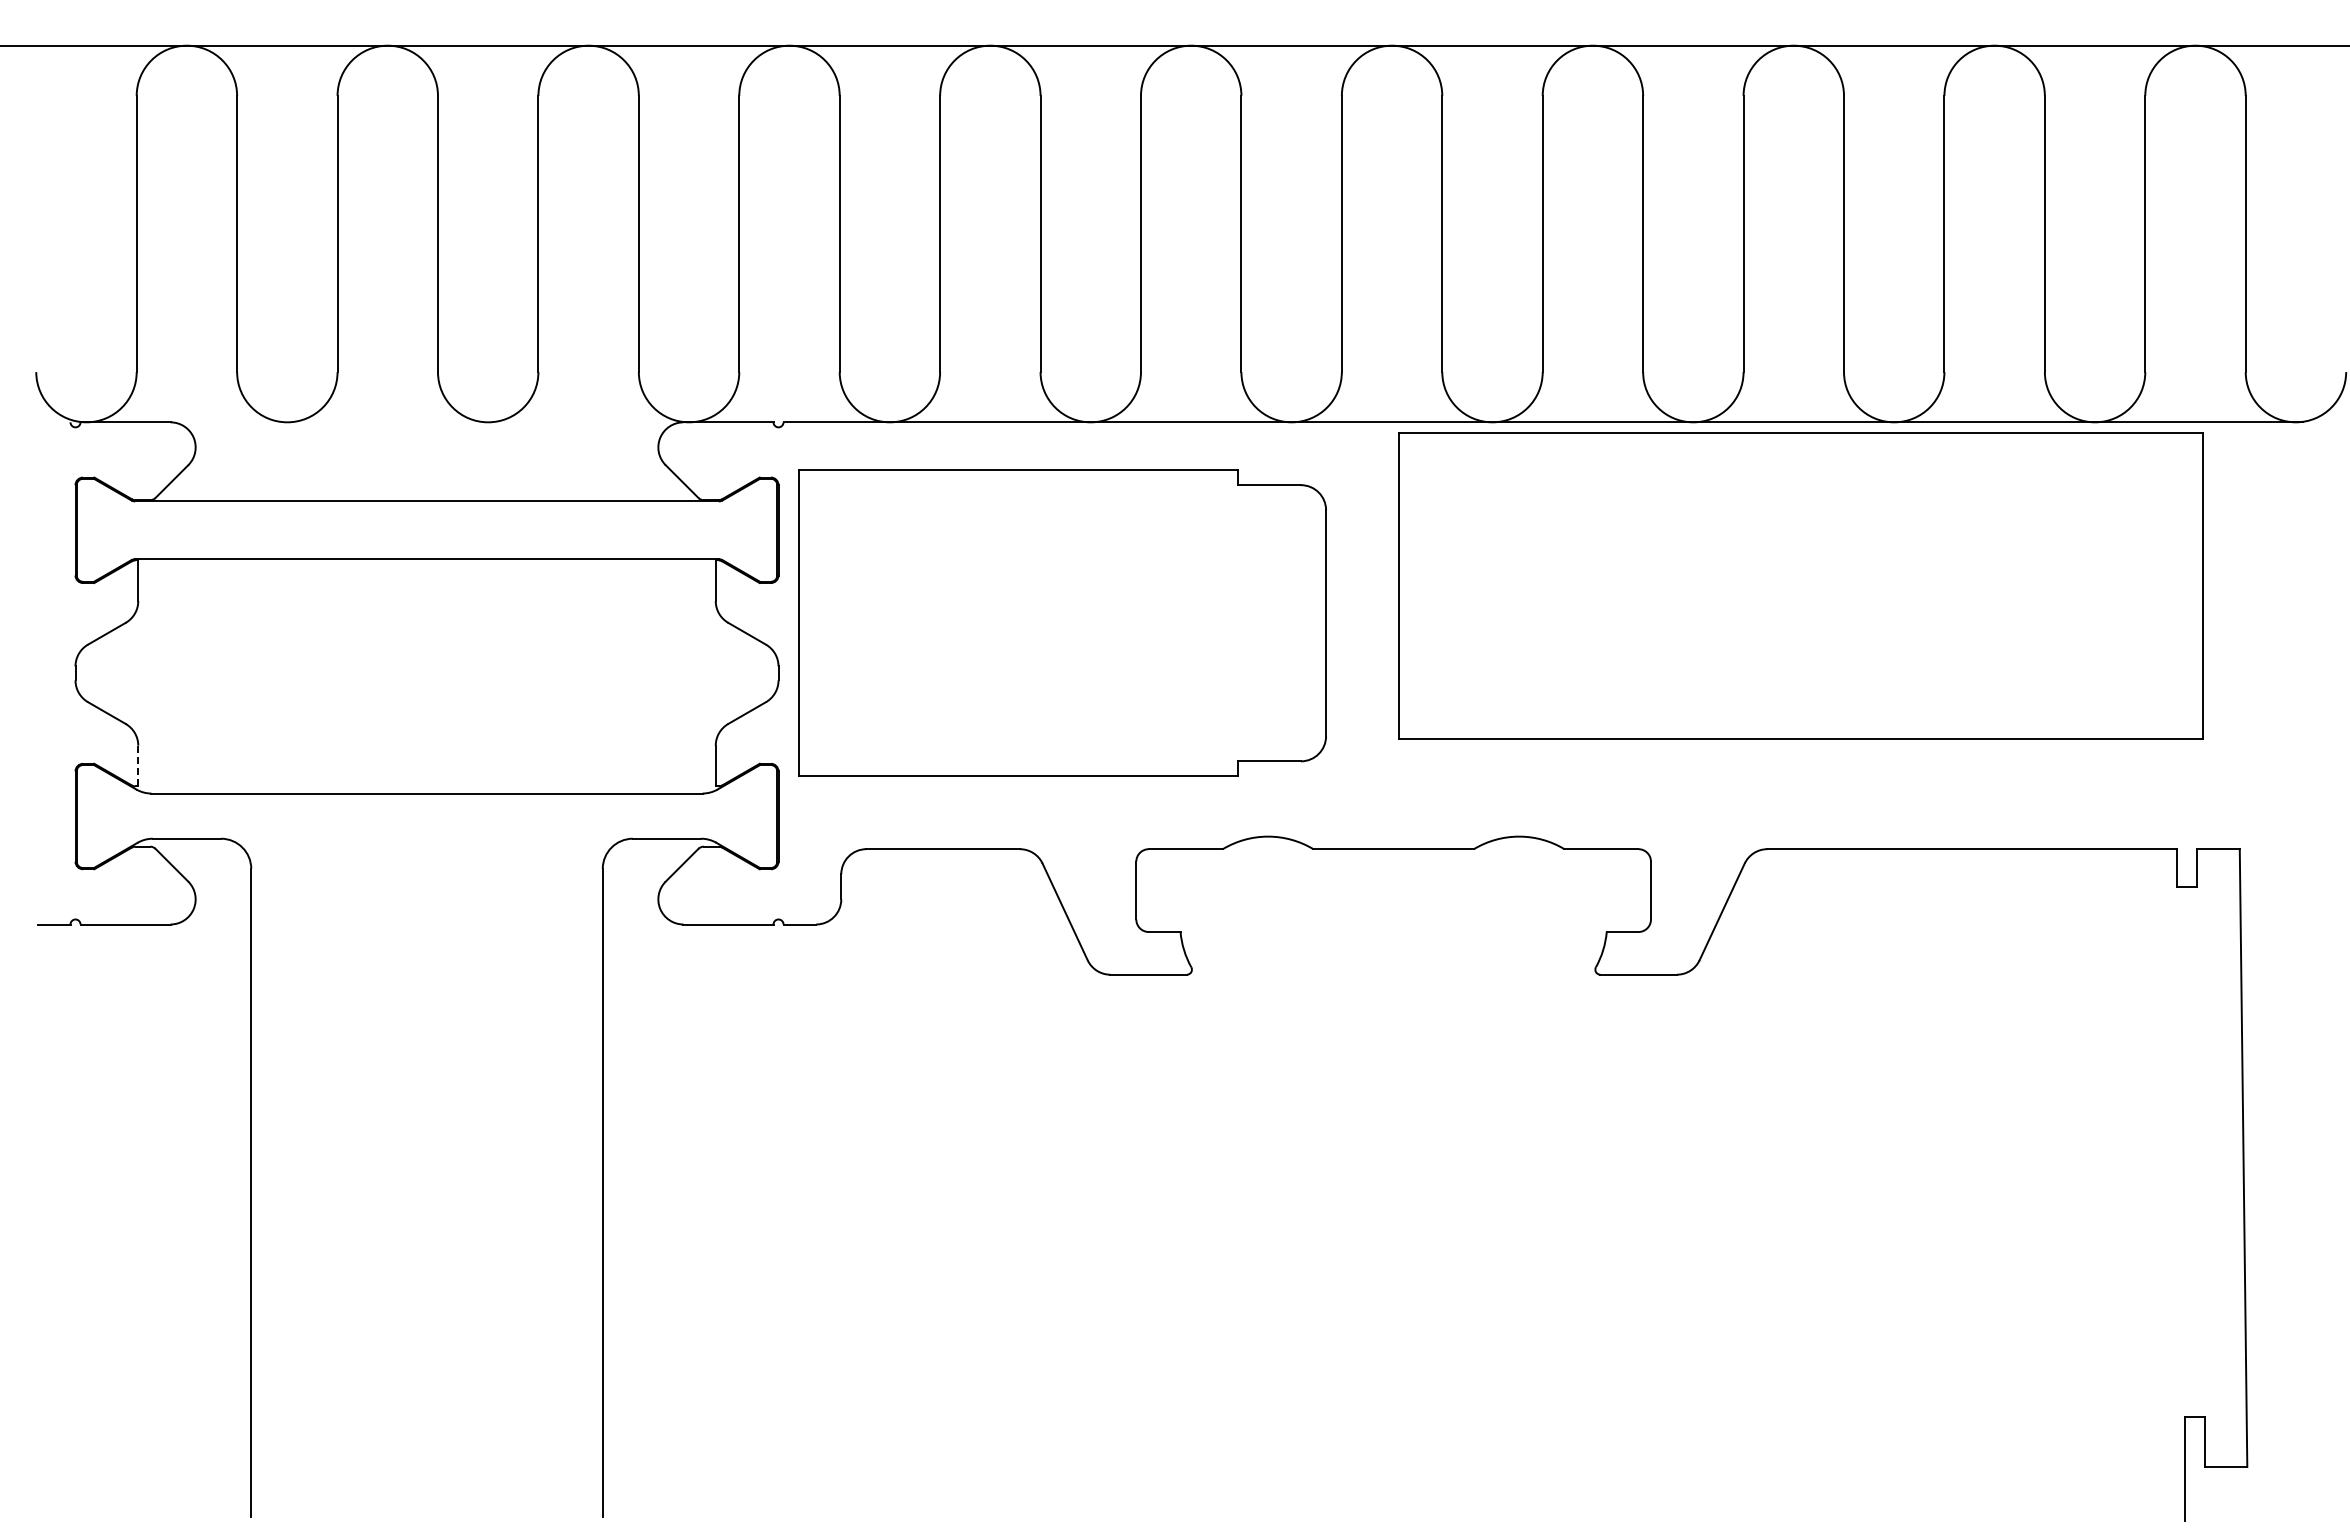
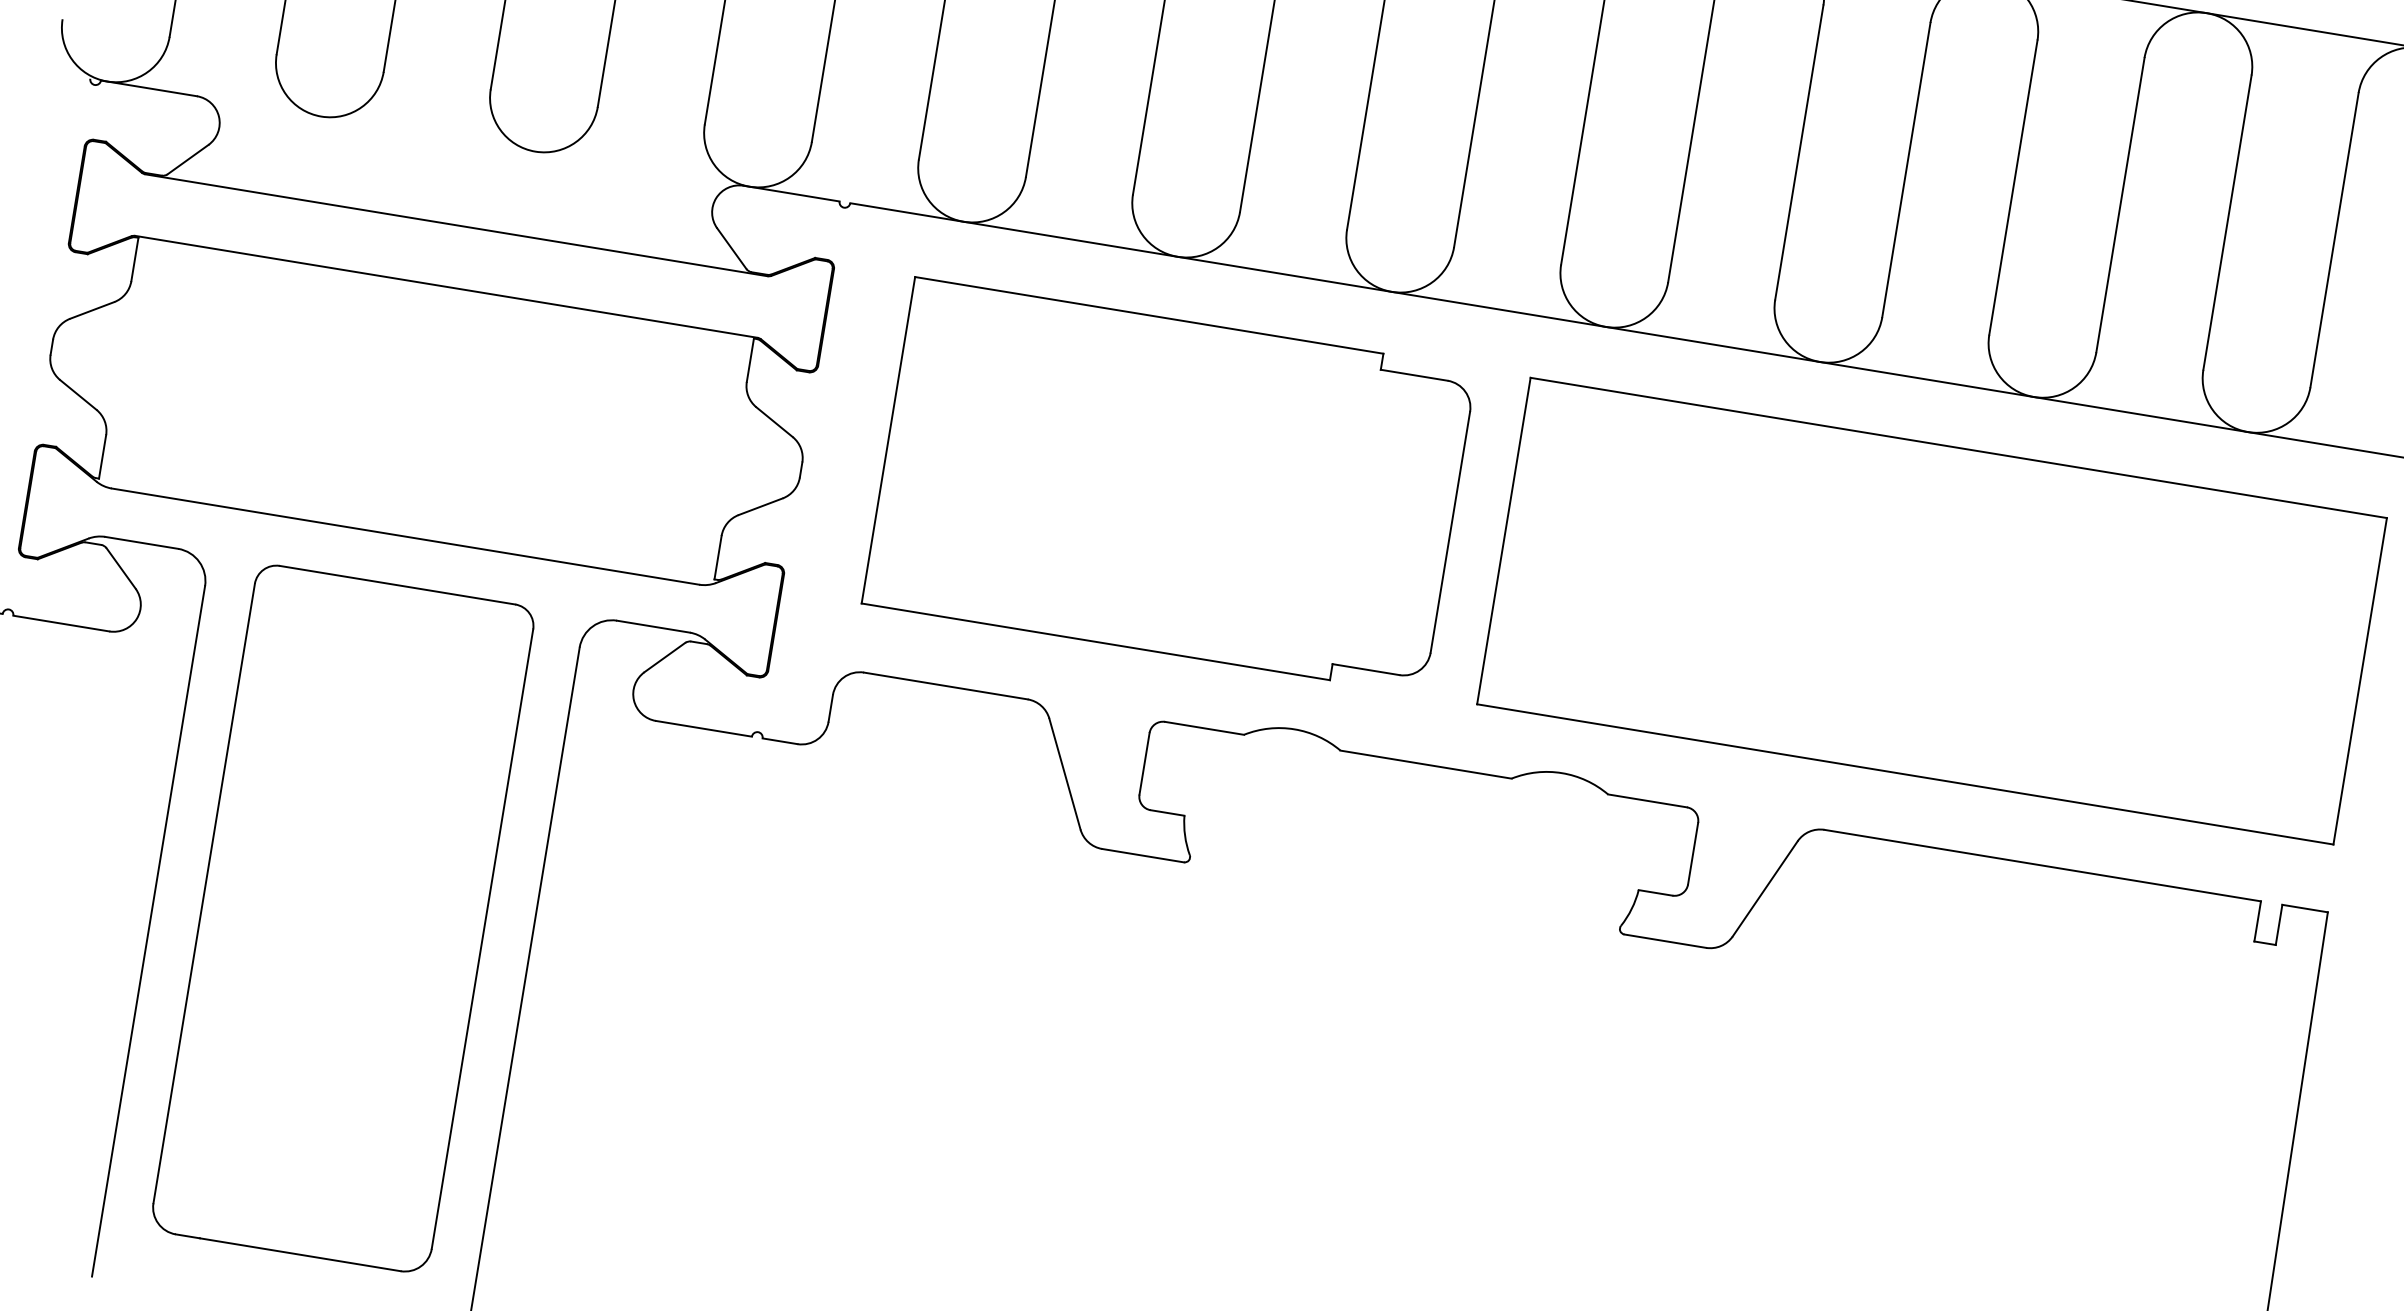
part: (1800, 585) -> (1931, 610), moved
part: (1062, 622) -> (1169, 485), moved
line: (138, 765) -> (102, 456), dashed -> solid
part: (426, 1152) -> (342, 919), added

